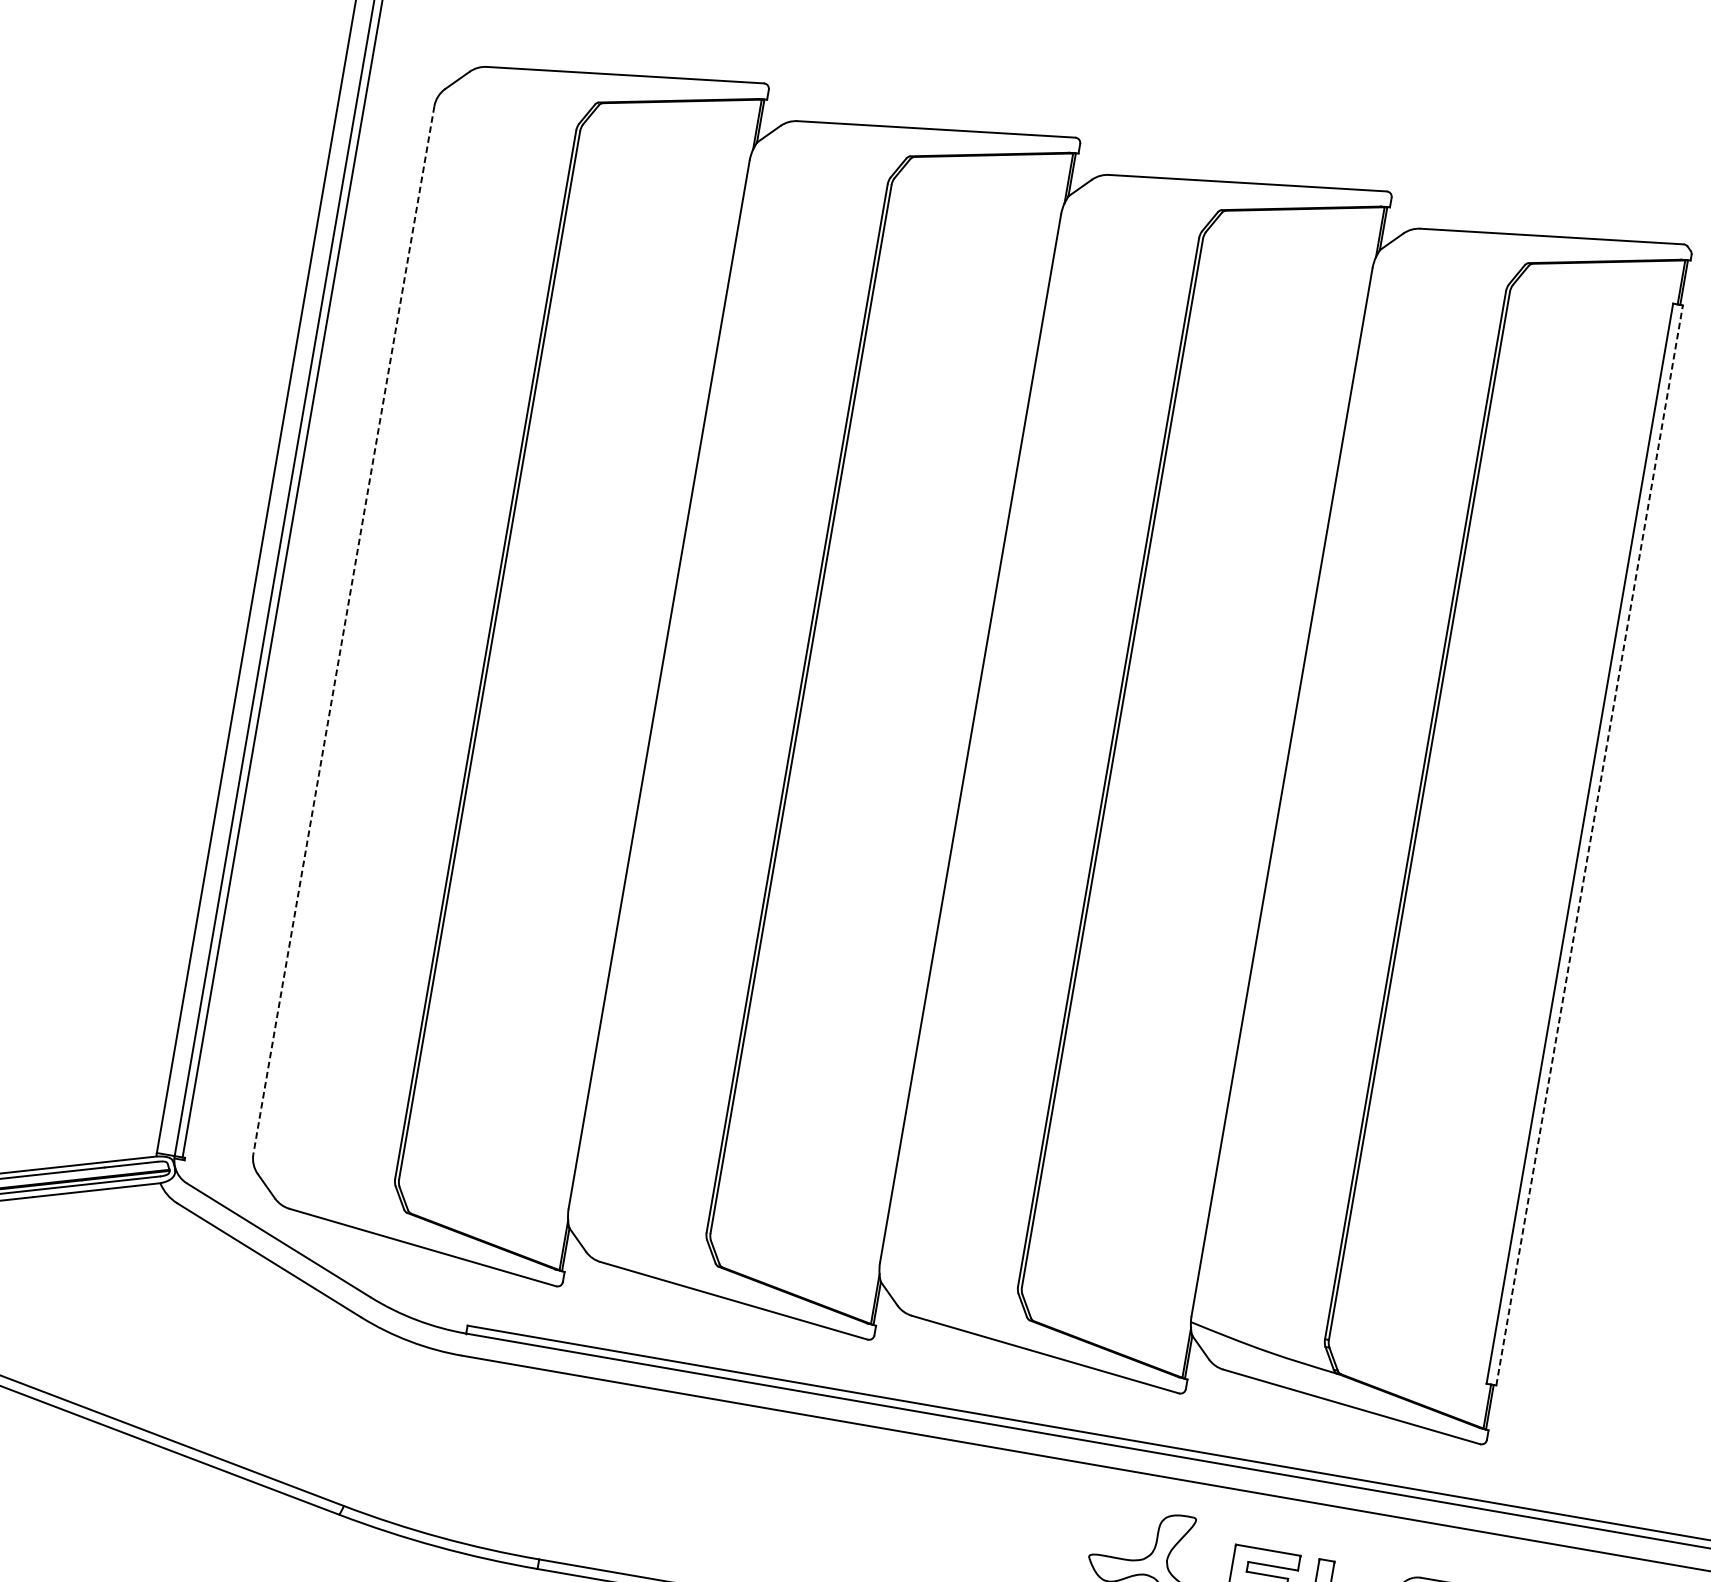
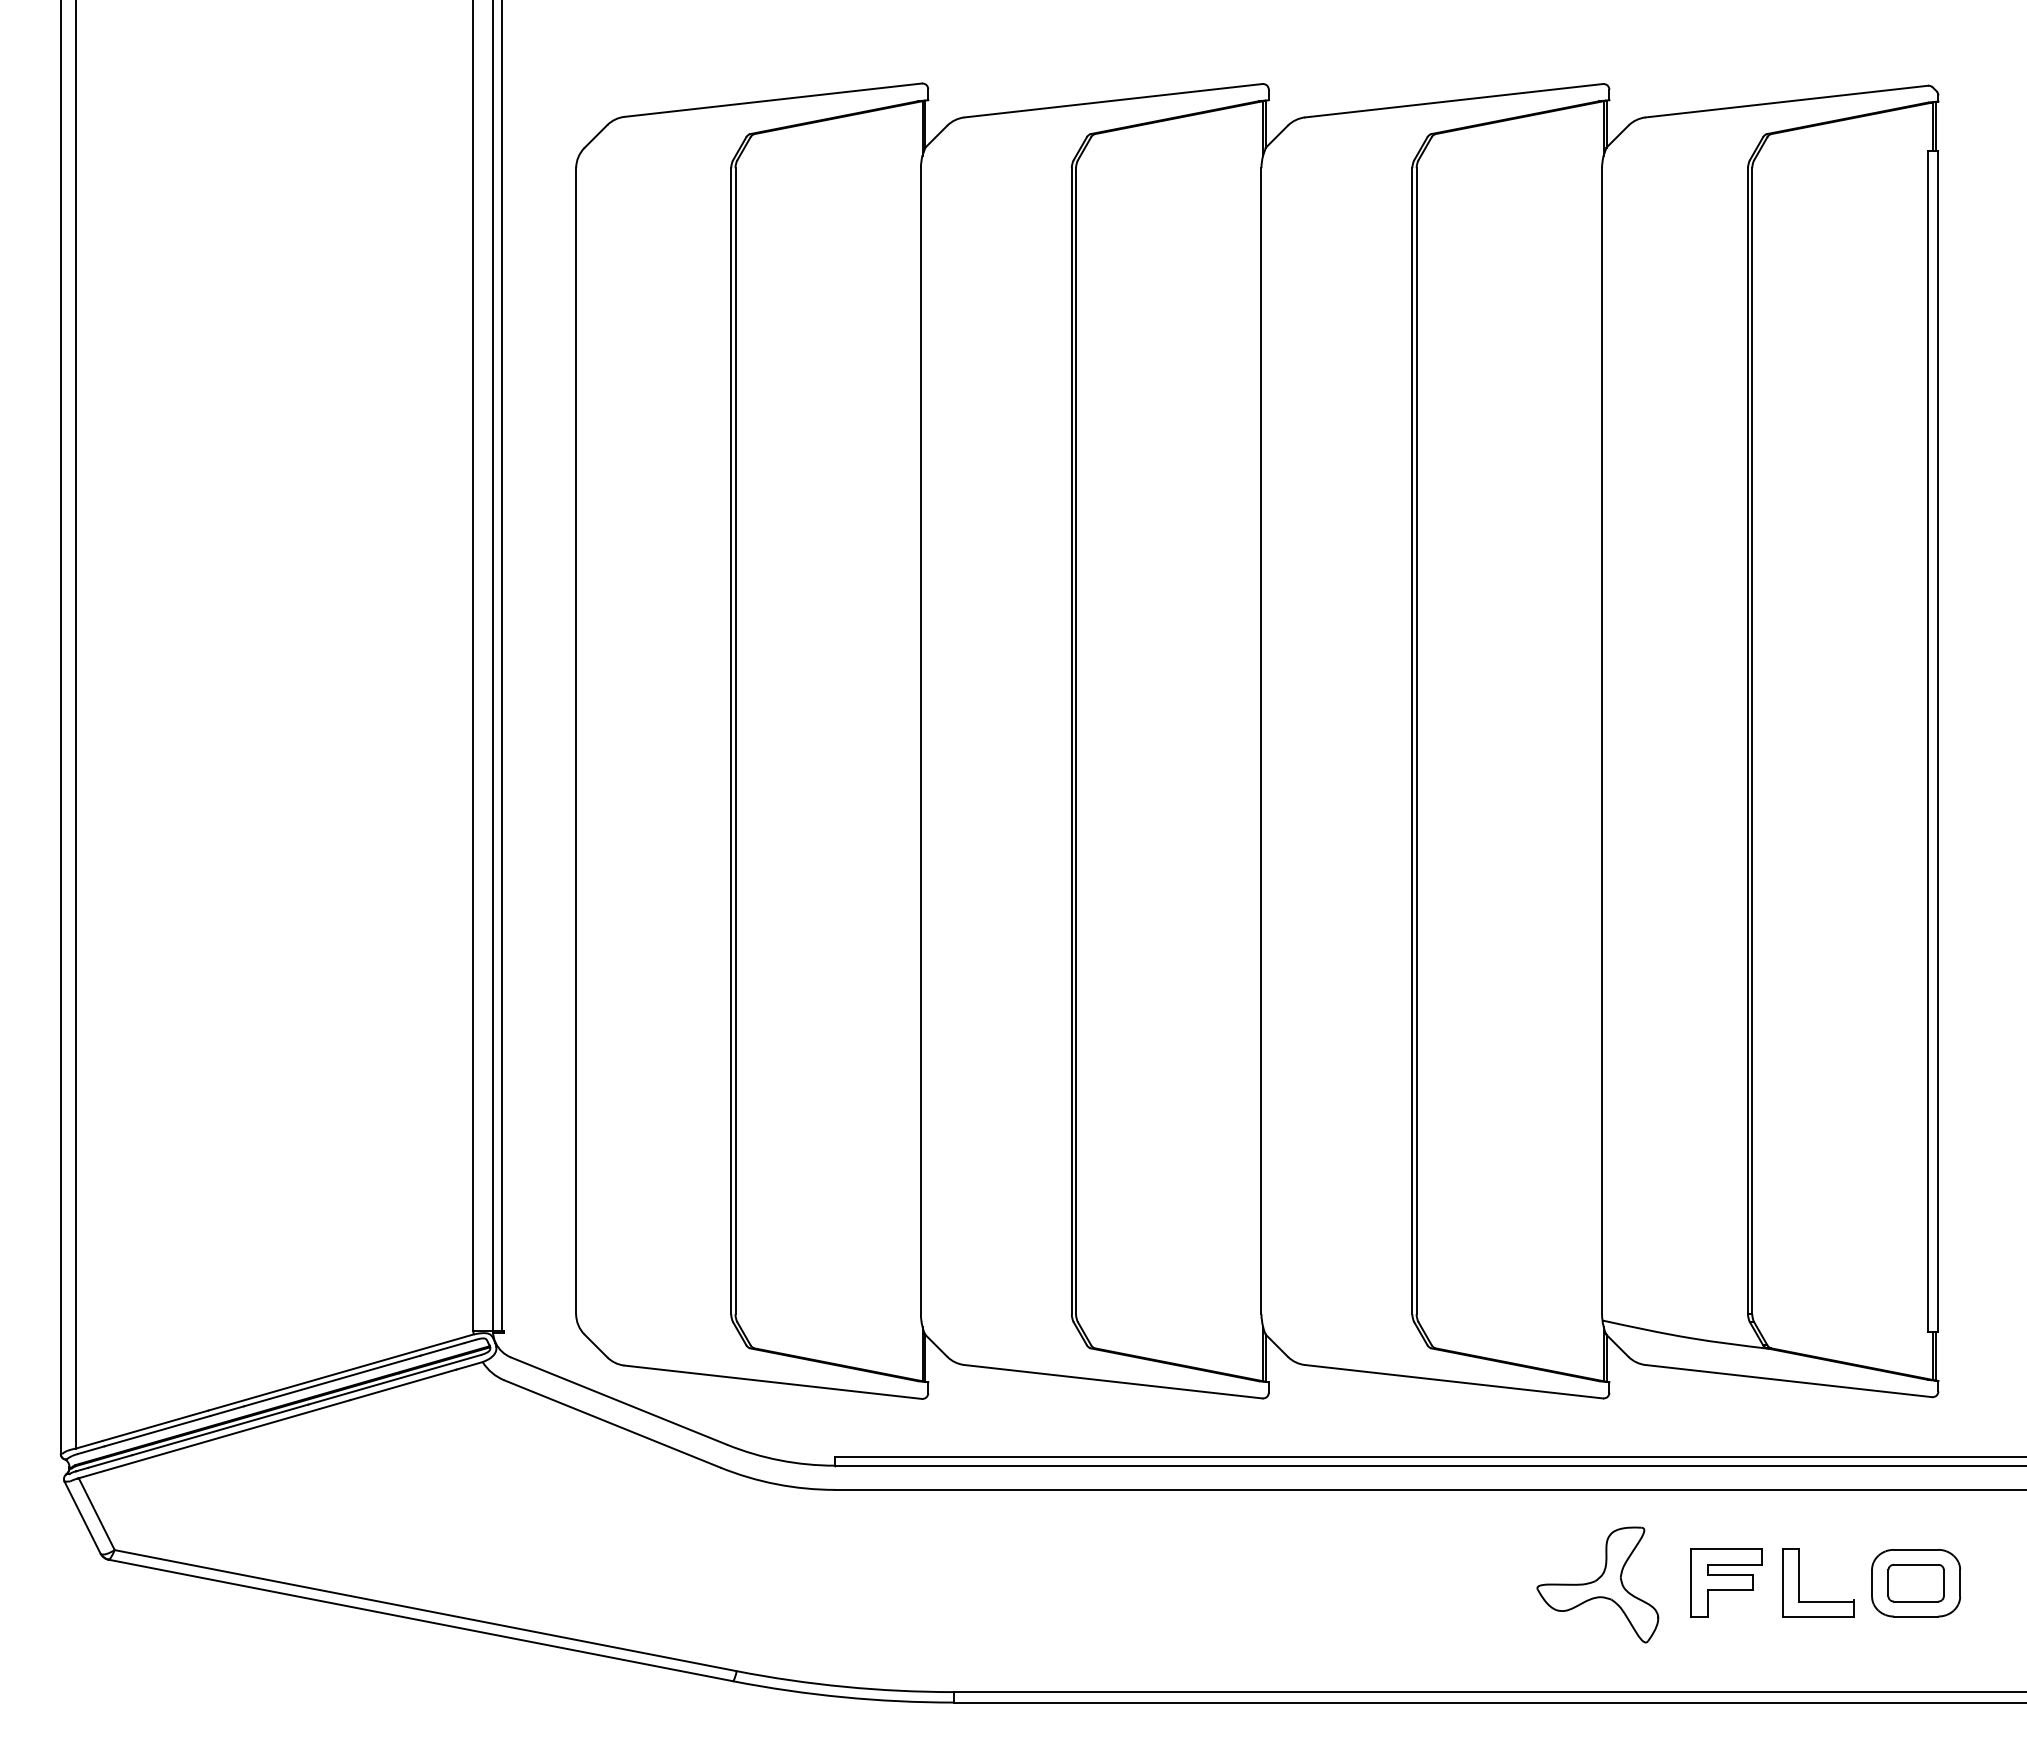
line: (344, 630) -> (576, 741), dashed -> solid
line: (1589, 845) -> (1938, 741), dashed -> solid

